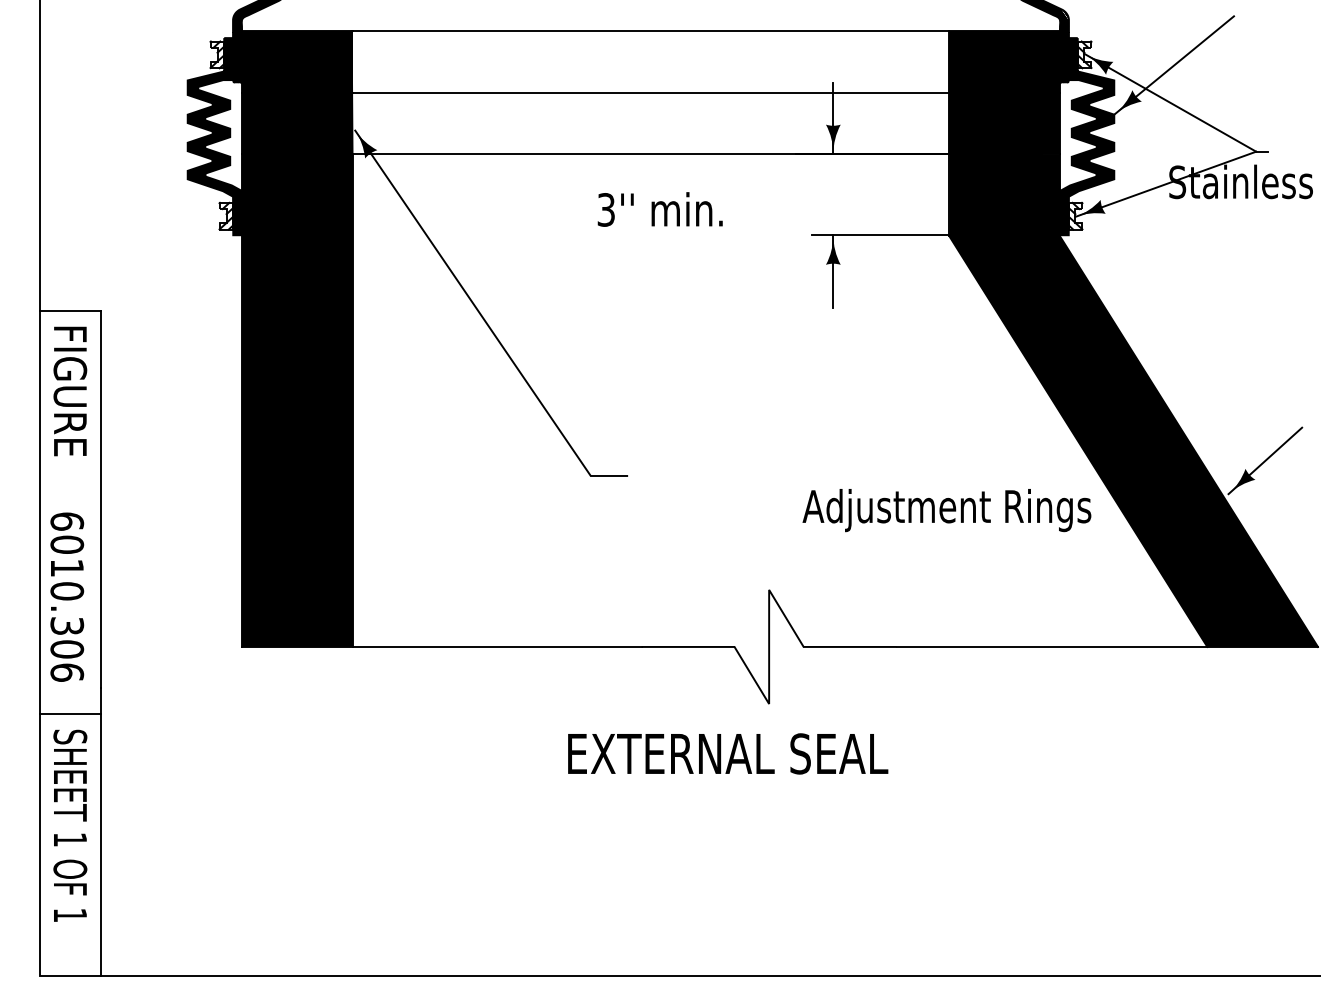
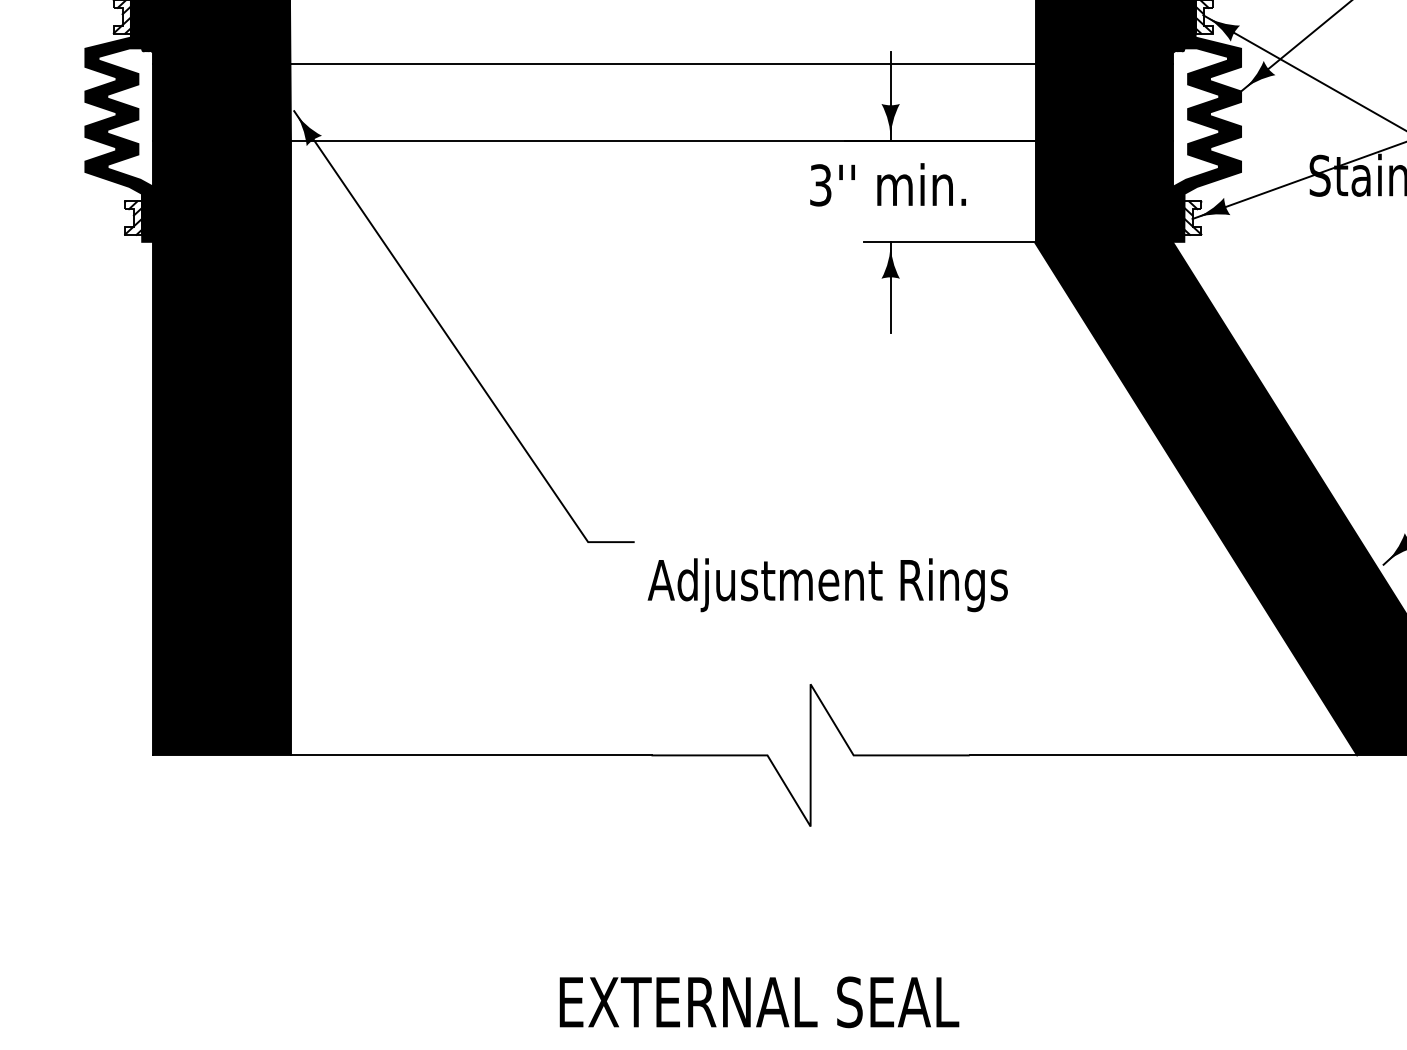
text: (659, 209) -> (887, 184), moved
text: (946, 510) -> (827, 585), moved
text: (728, 753) -> (759, 1001), moved

